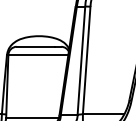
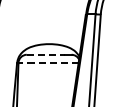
line: (36, 46) -> (46, 54), solid -> dashed
line: (38, 54) -> (48, 62), solid -> dashed

